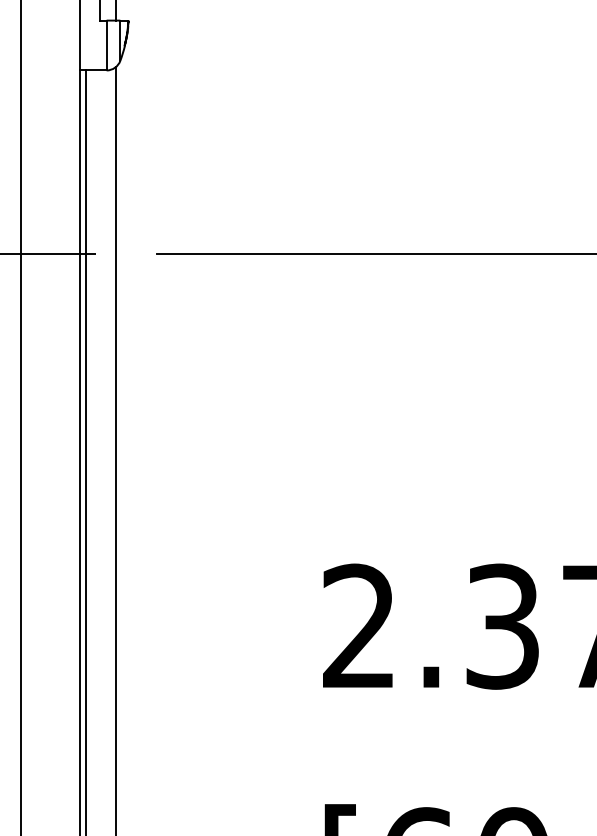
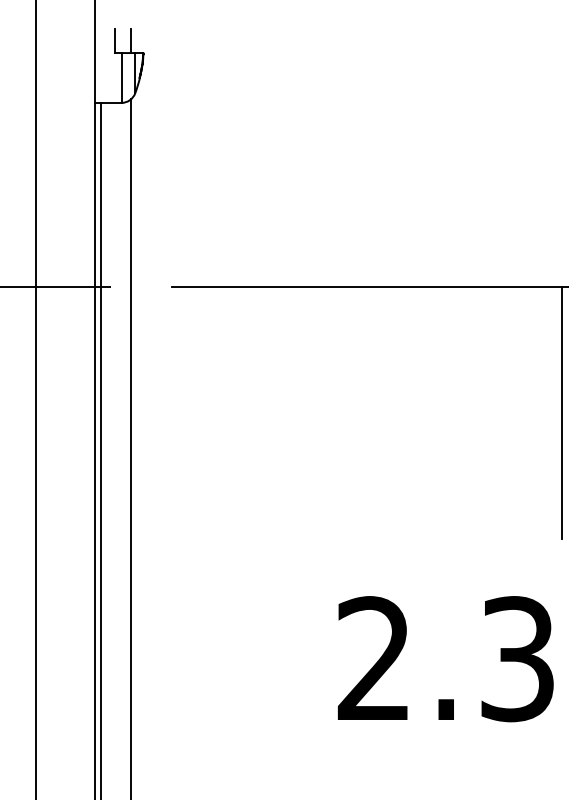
line: (546, 380) -> (561, 412), added

